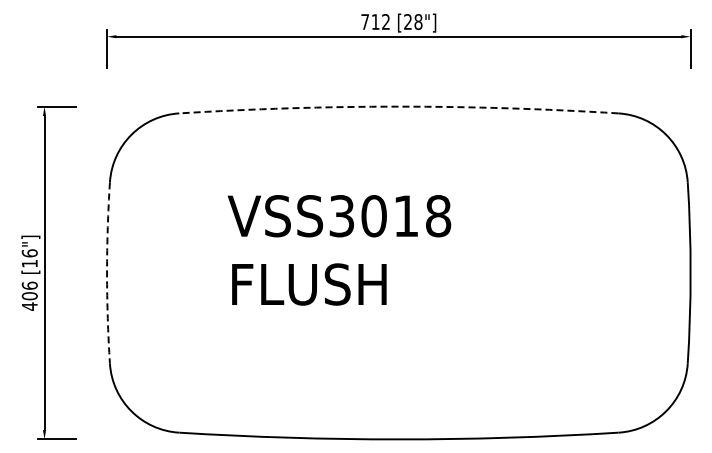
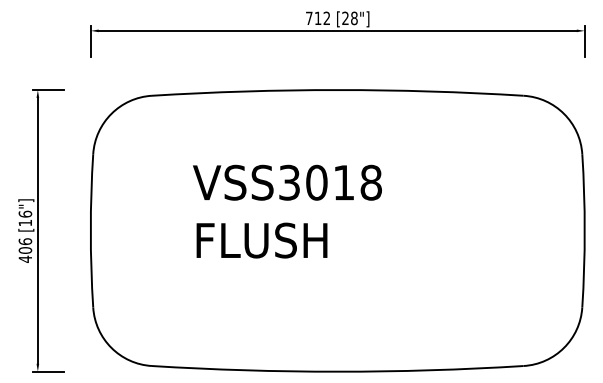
arc: (398, 106) -> (337, 89), dashed -> solid
arc: (107, 273) -> (91, 231), dashed -> solid

